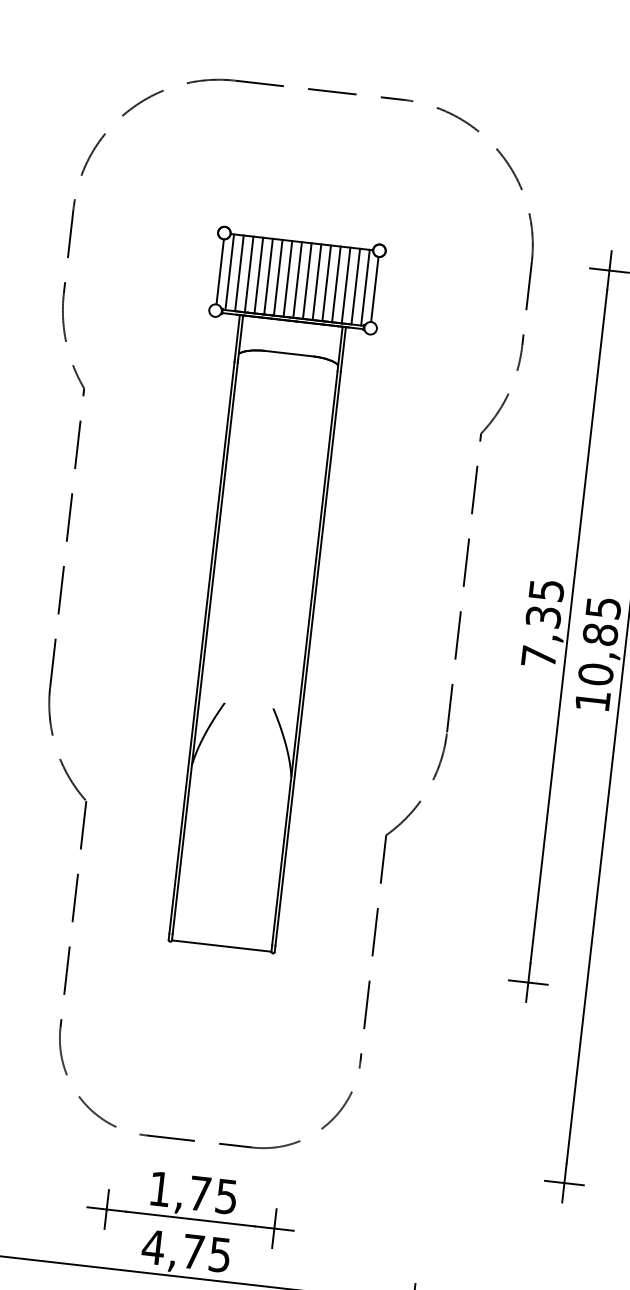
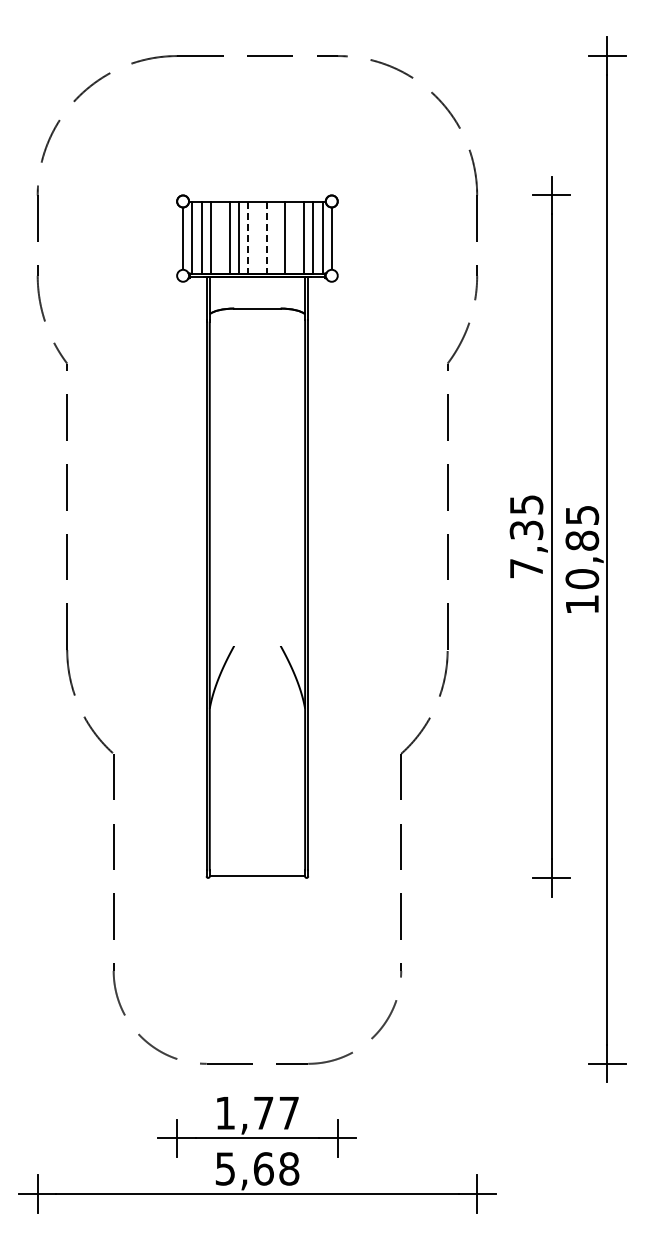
line: (259, 275) -> (220, 237), removed
line: (288, 279) -> (248, 238), solid -> dashed
line: (297, 279) -> (257, 237), removed
line: (306, 281) -> (266, 238), solid -> dashed
line: (317, 281) -> (276, 237), removed
line: (336, 283) -> (294, 237), removed
text: (225, 1197) -> (288, 1113), 1,75 -> 1,77
text: (186, 1250) -> (256, 1168), 4,75 -> 5,68

